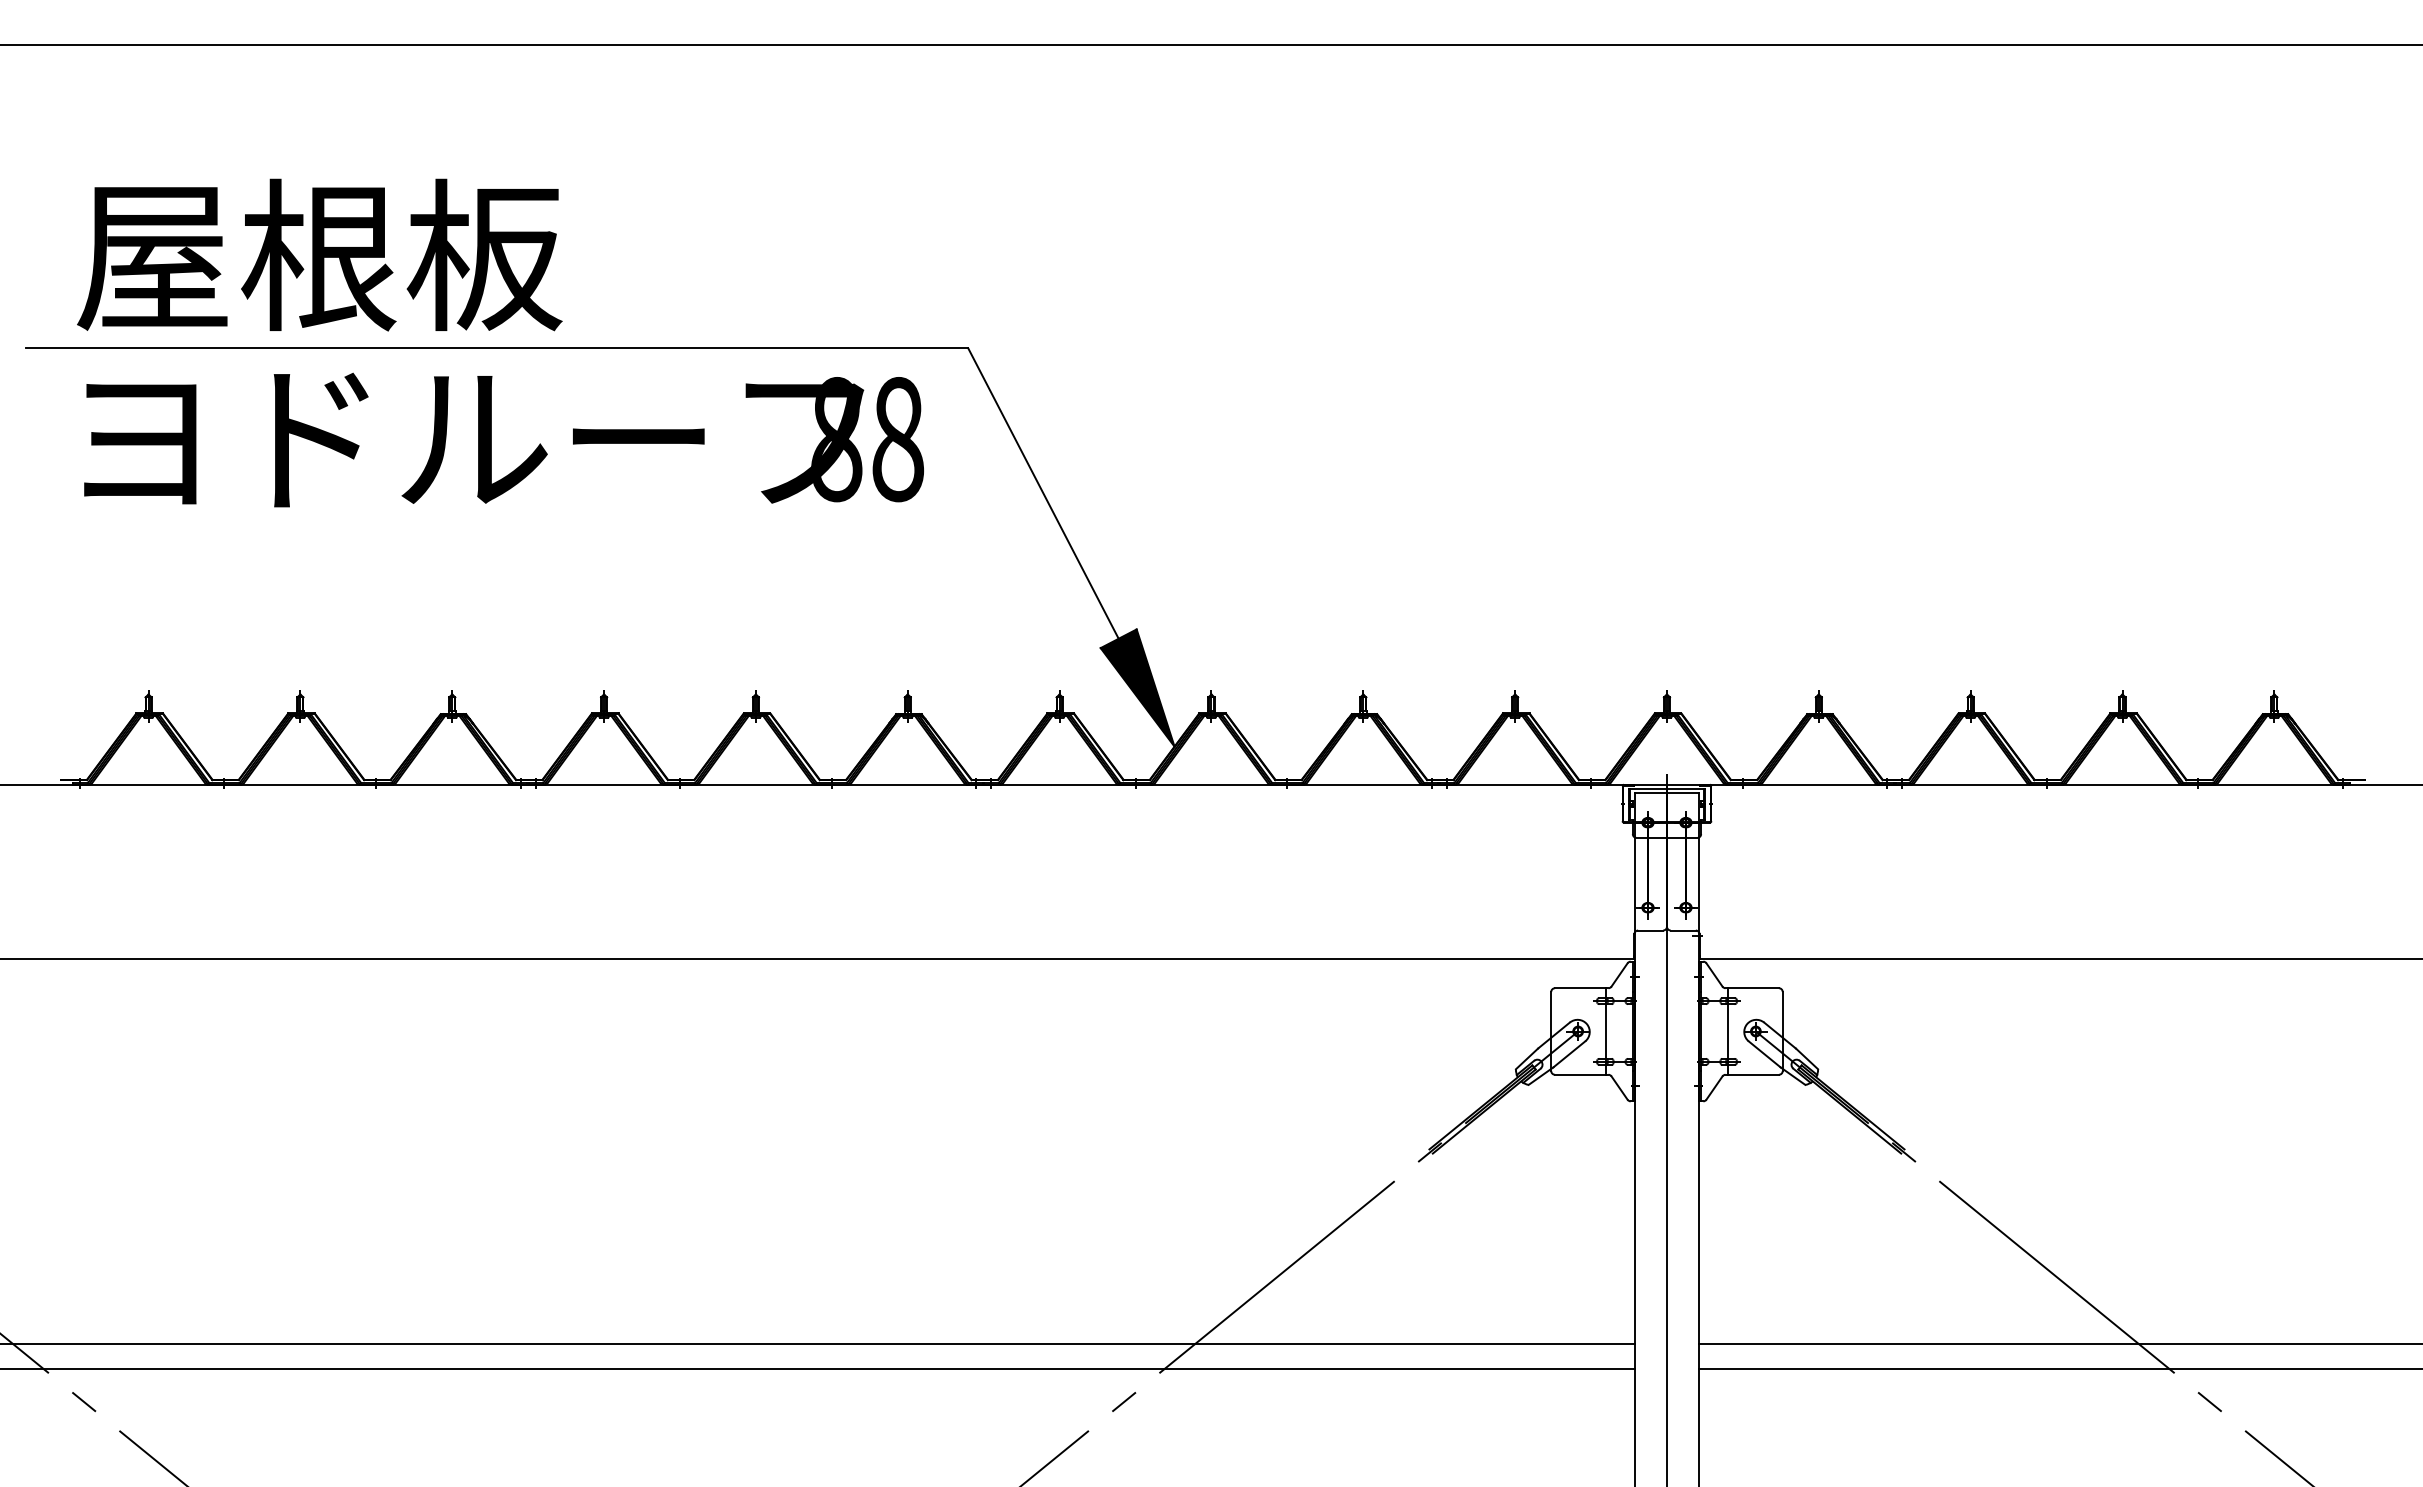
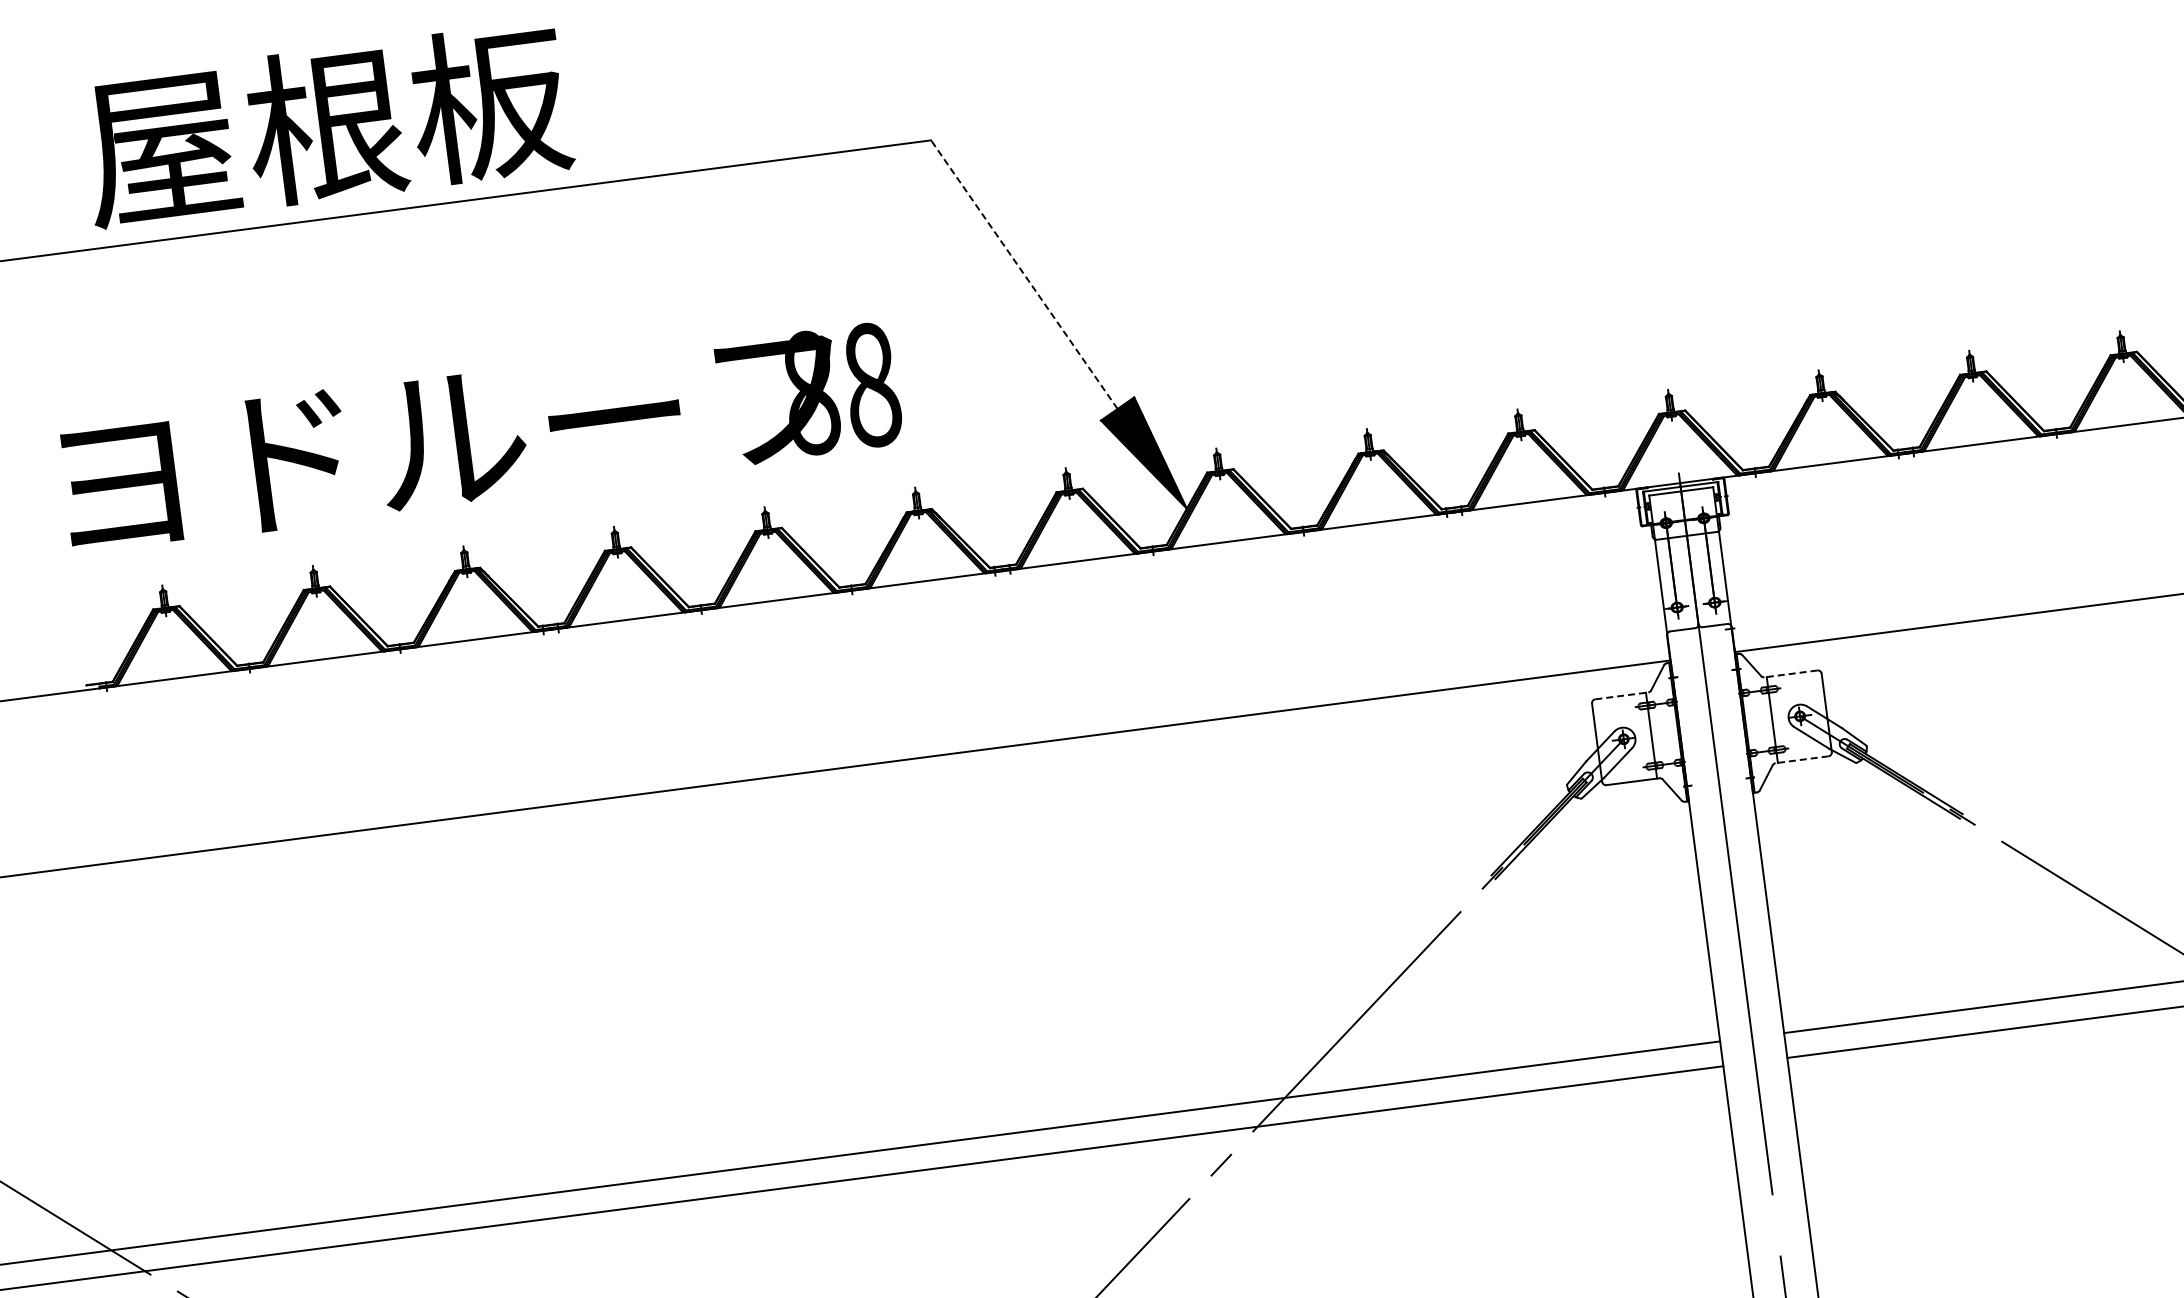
text: (319, 254) -> (326, 124), moved
text: (503, 439) -> (480, 435), moved
line: (1043, 493) -> (1024, 274), solid -> dashed
line: (1581, 988) -> (1621, 696), solid -> dashed
line: (1752, 988) -> (1791, 674), solid -> dashed
line: (1752, 1074) -> (1802, 759), solid -> dashed

